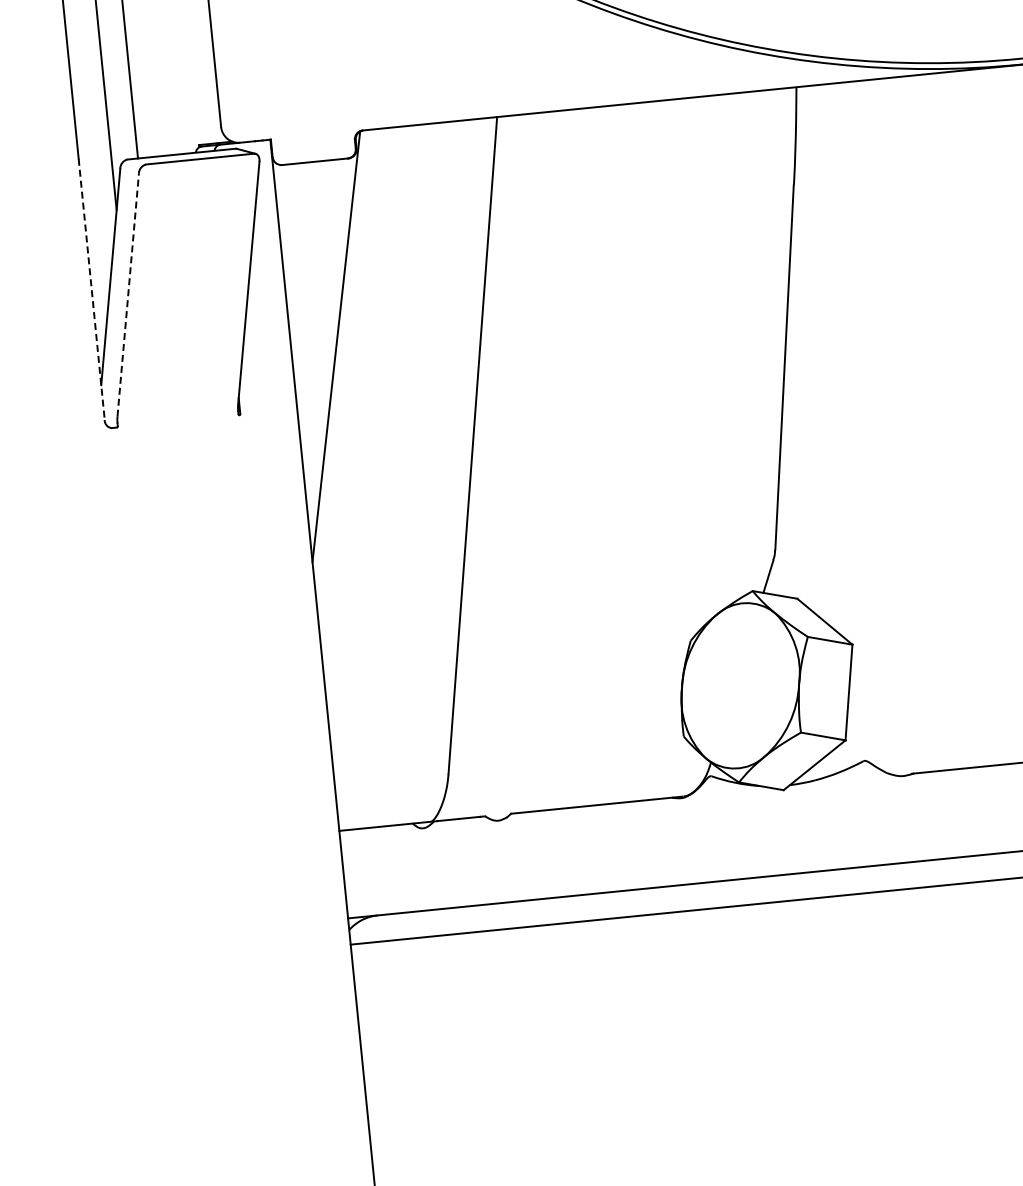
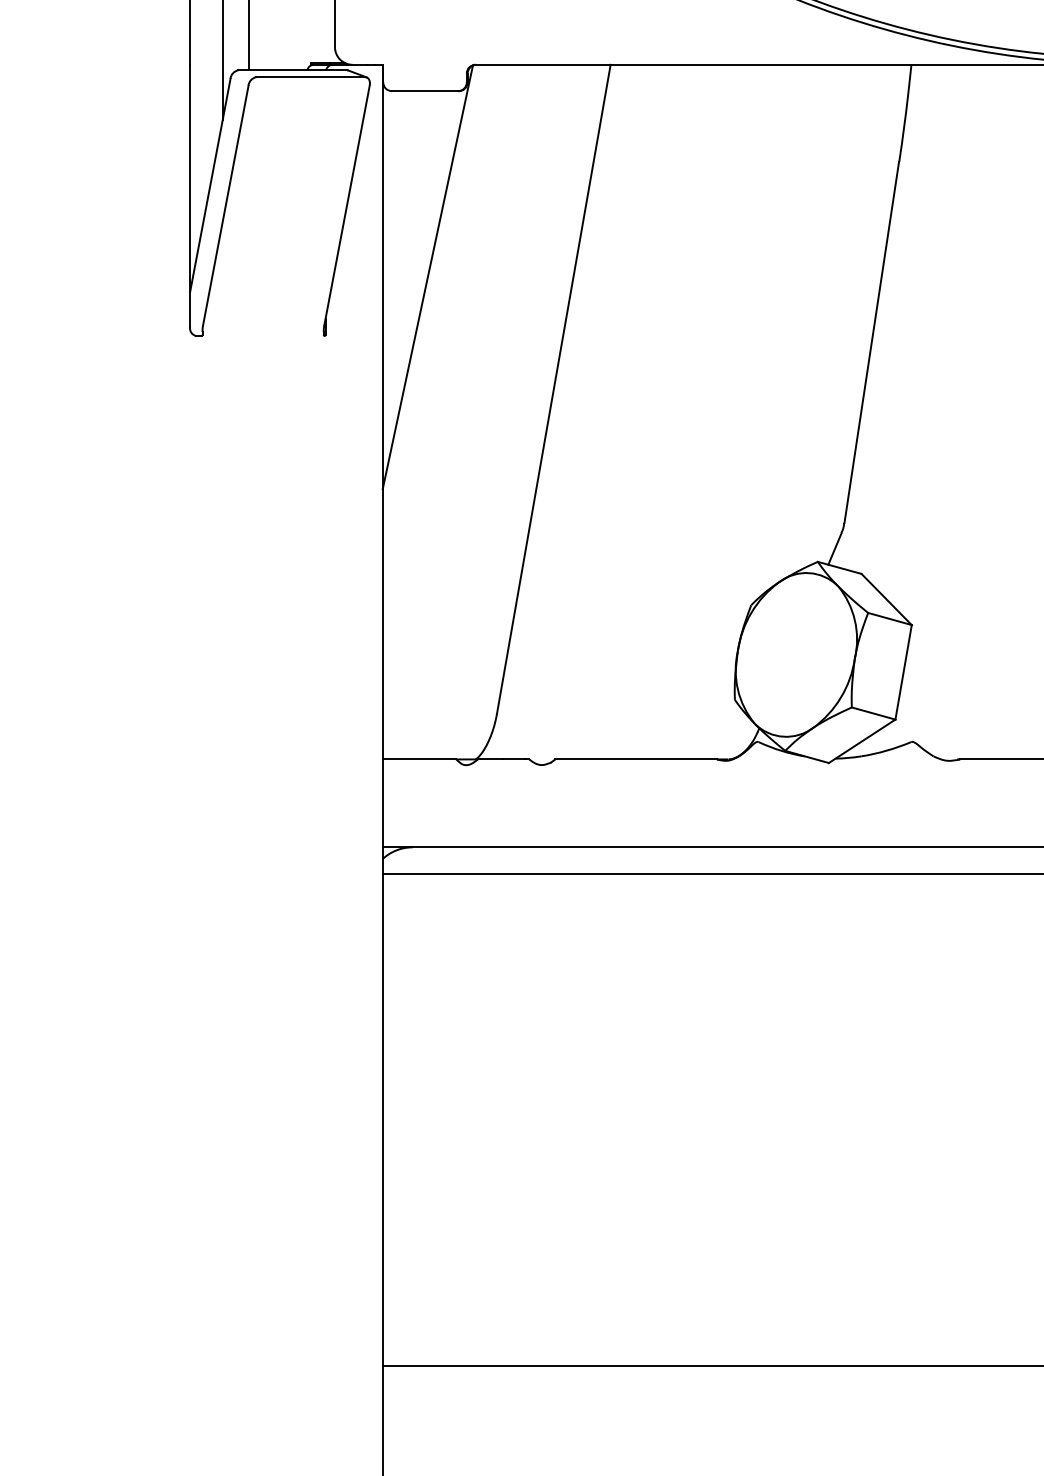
line: (92, 289) -> (190, 196), dashed -> solid
line: (127, 295) -> (225, 205), dashed -> solid

